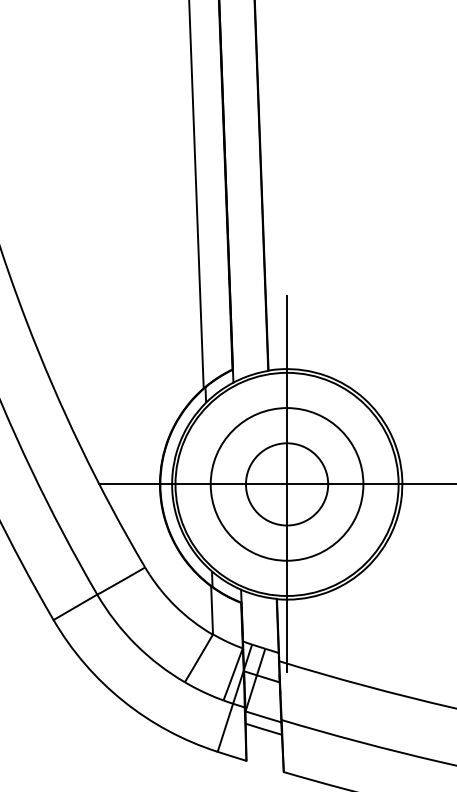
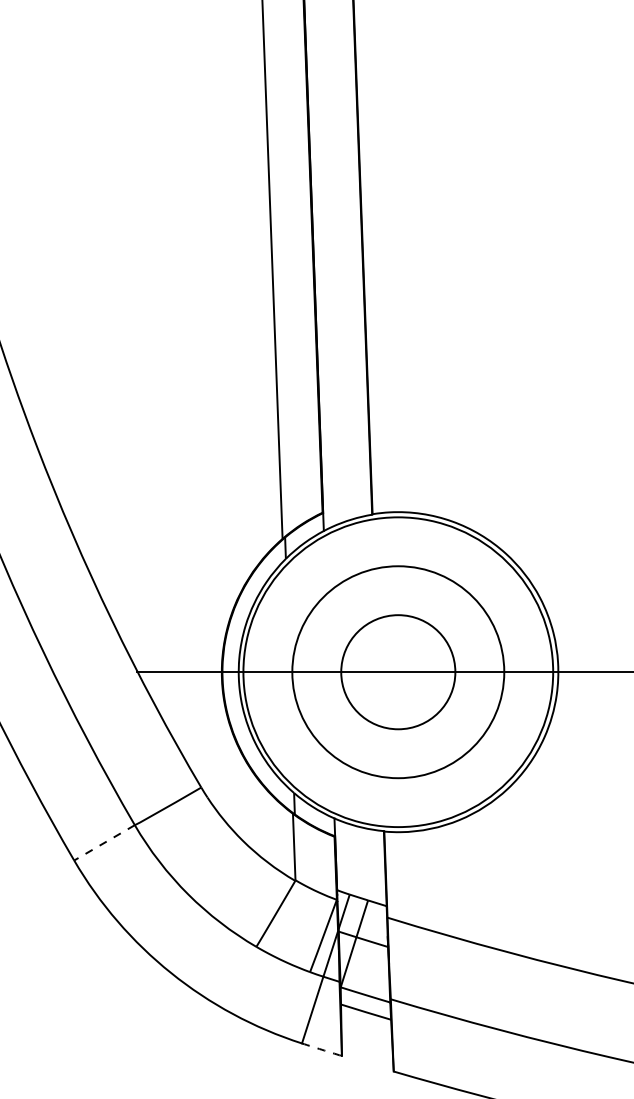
line: (287, 484) -> (398, 672), removed
line: (75, 607) -> (104, 843), solid -> dashed
arc: (231, 756) -> (321, 1049), solid -> dashed

